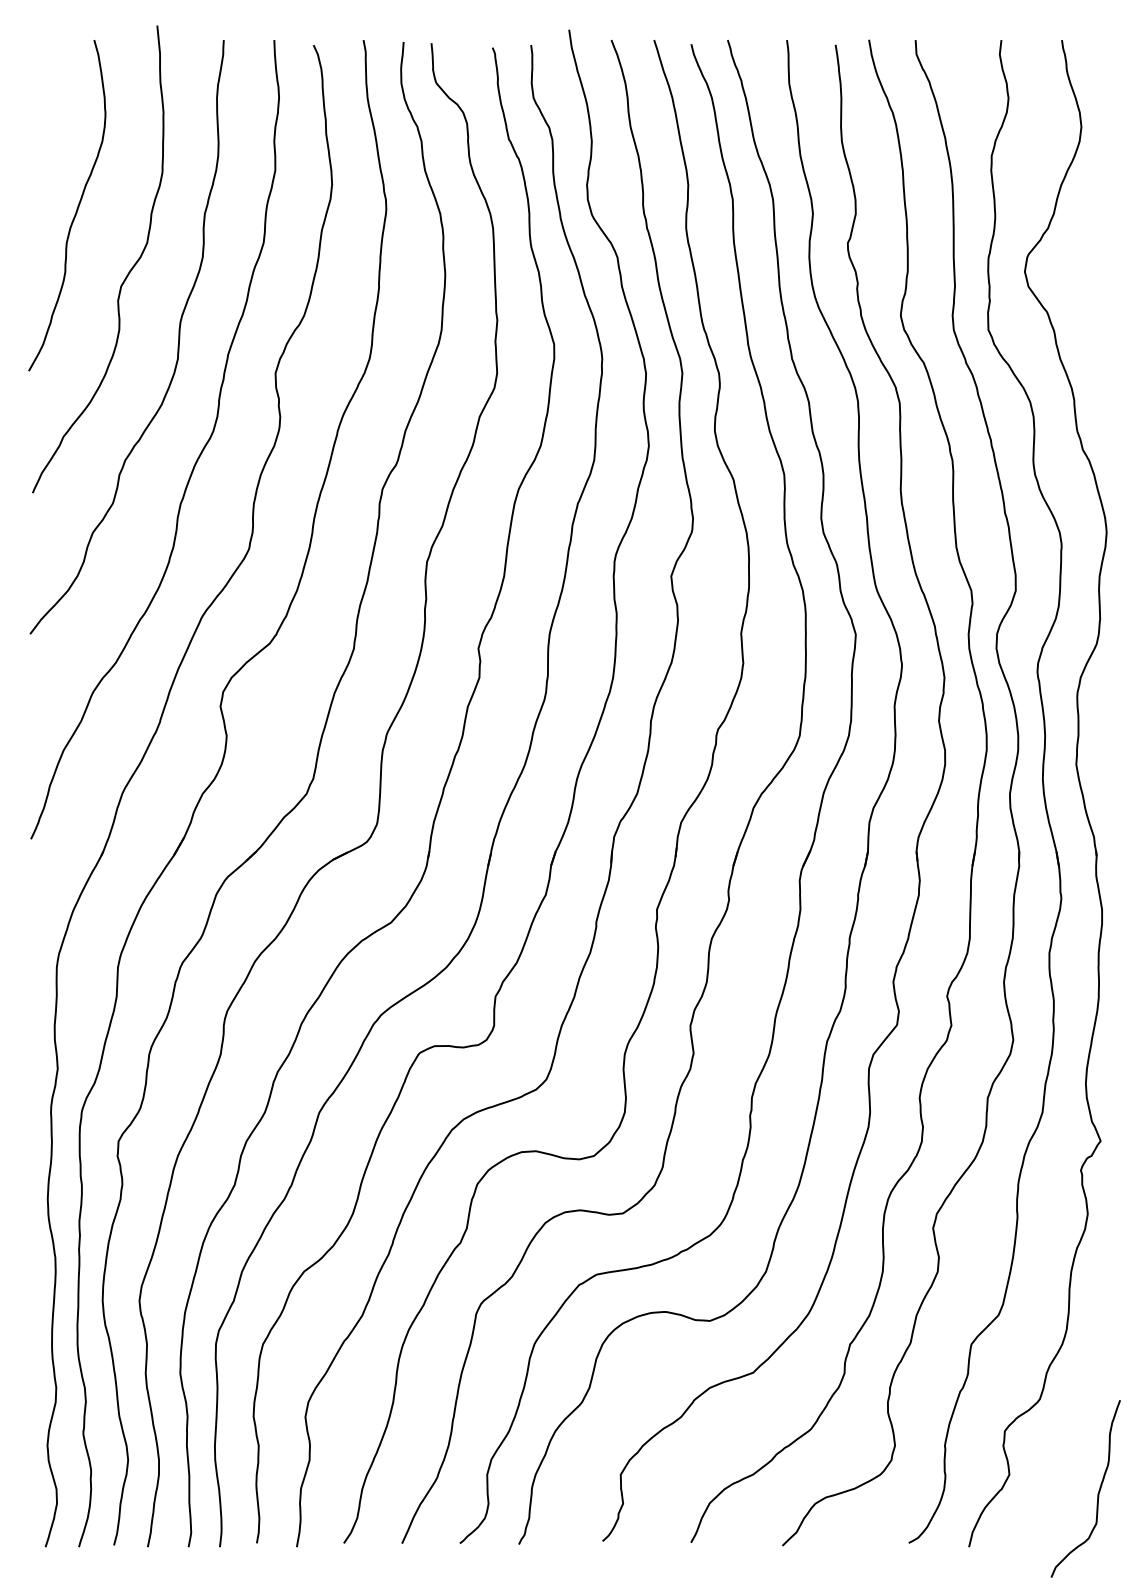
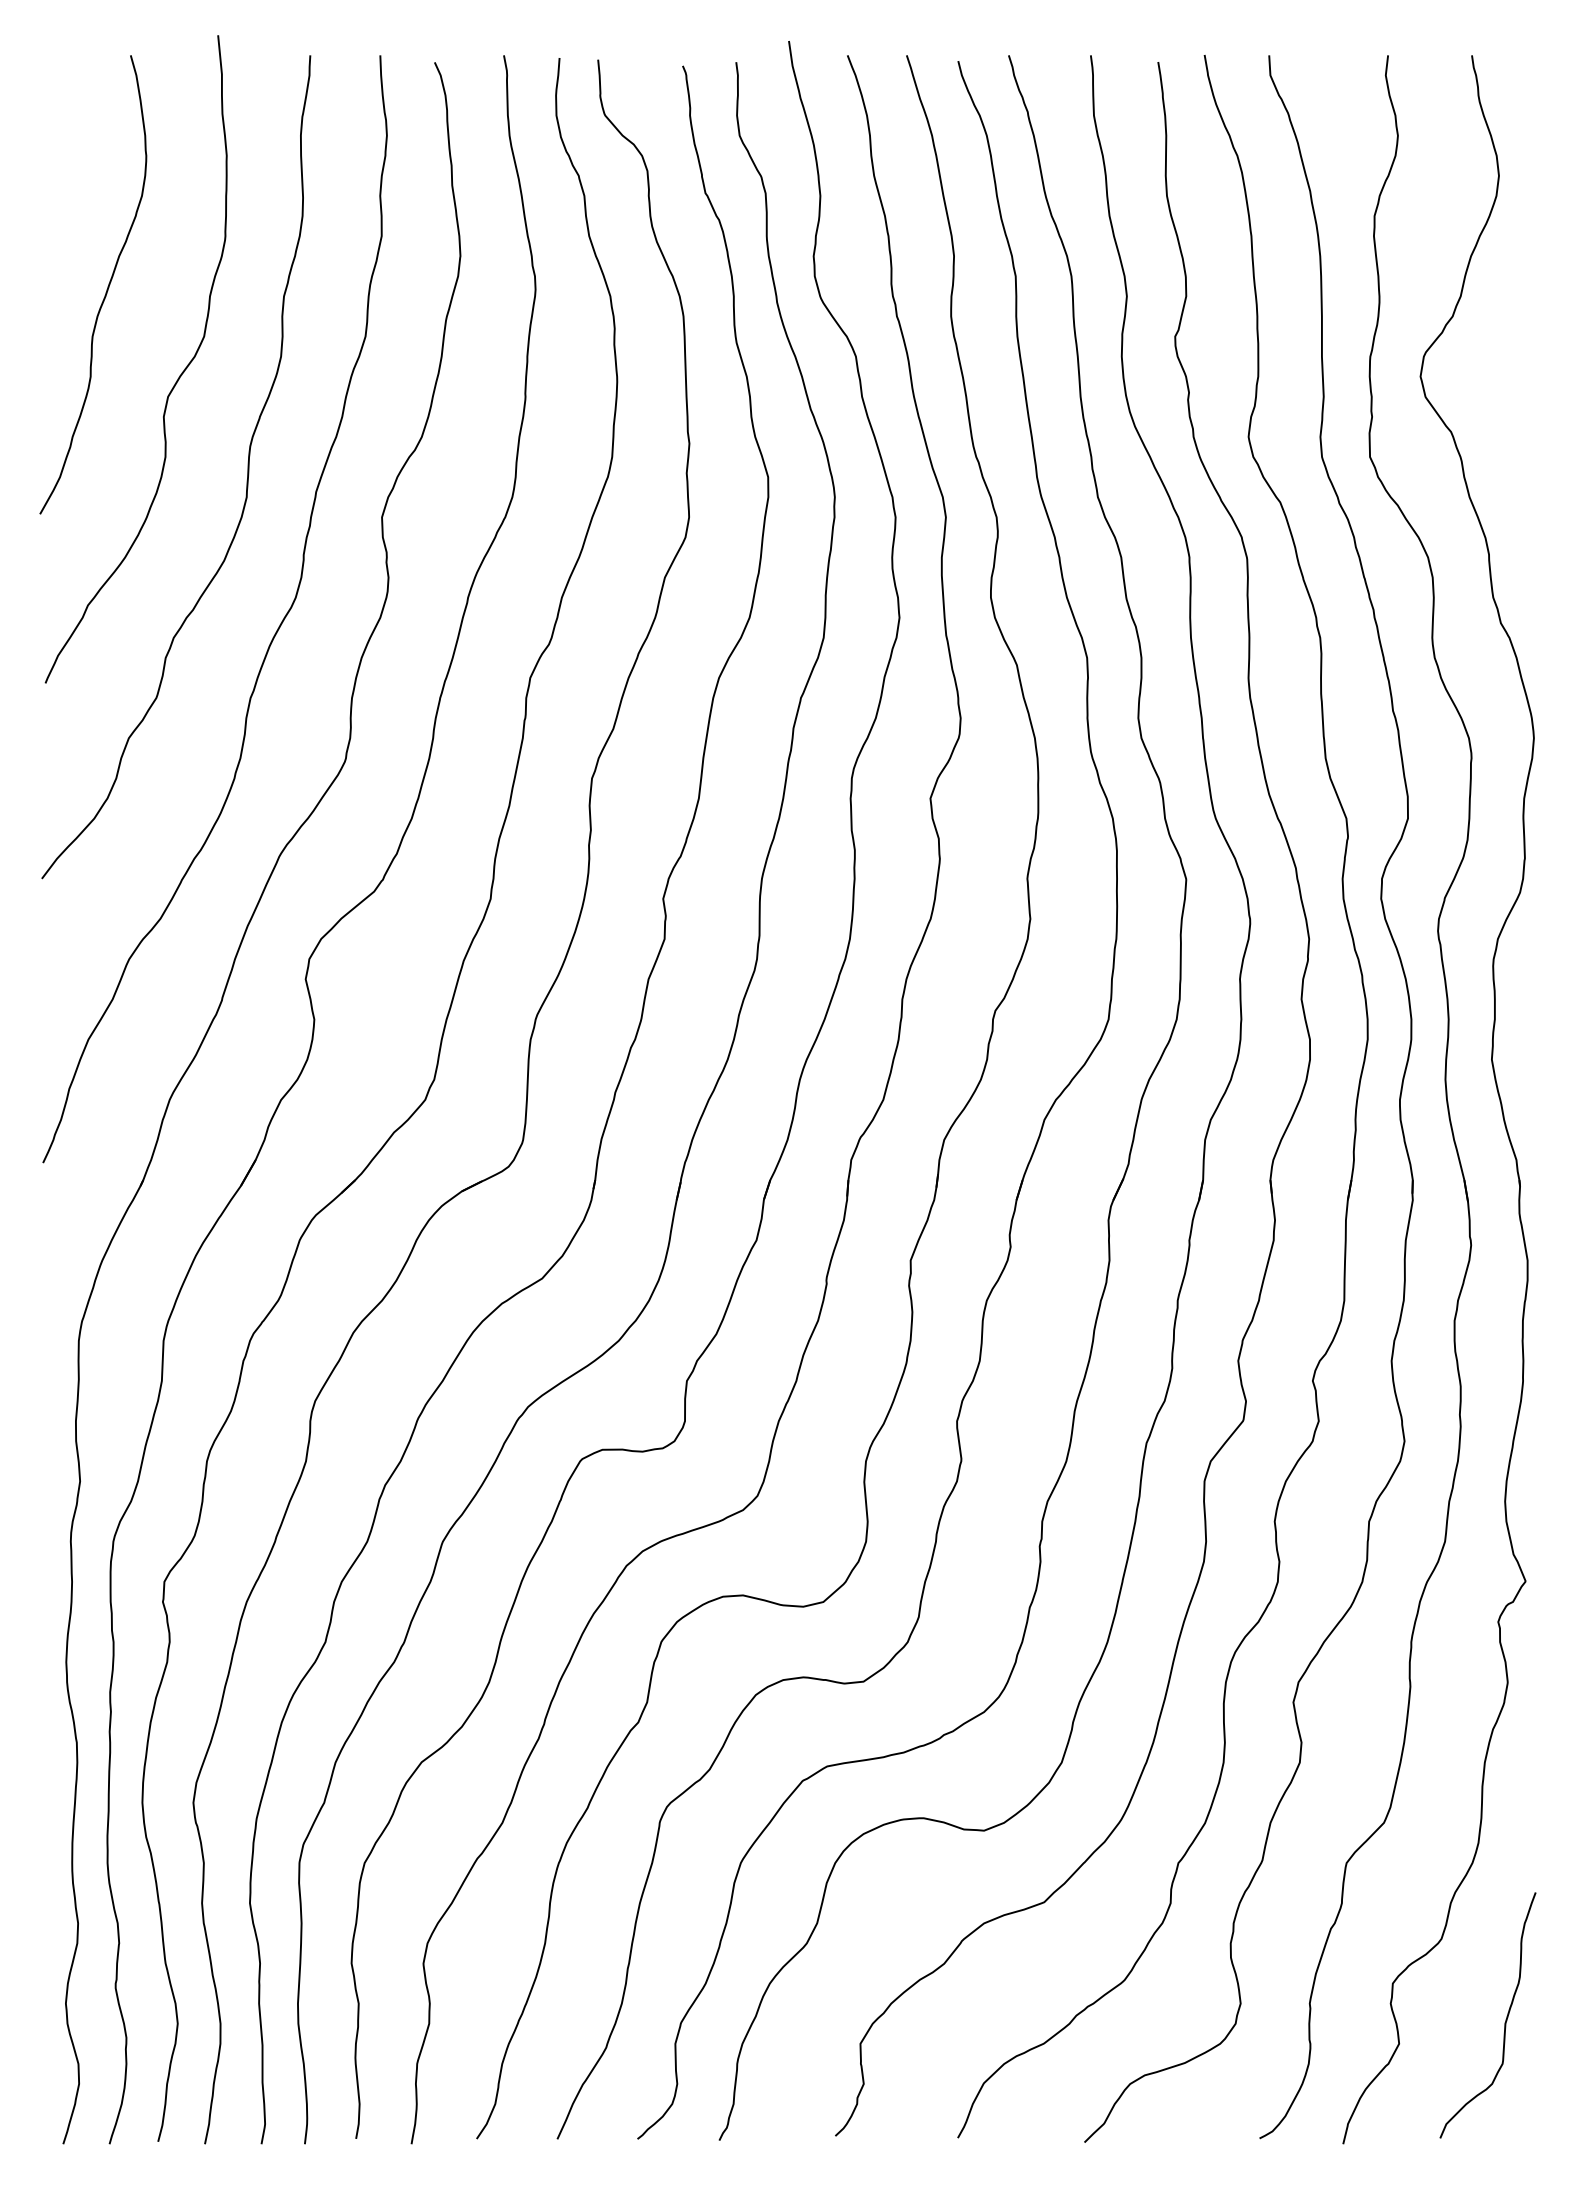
curve: (1097, 1493) -> (1504, 2022), moved

